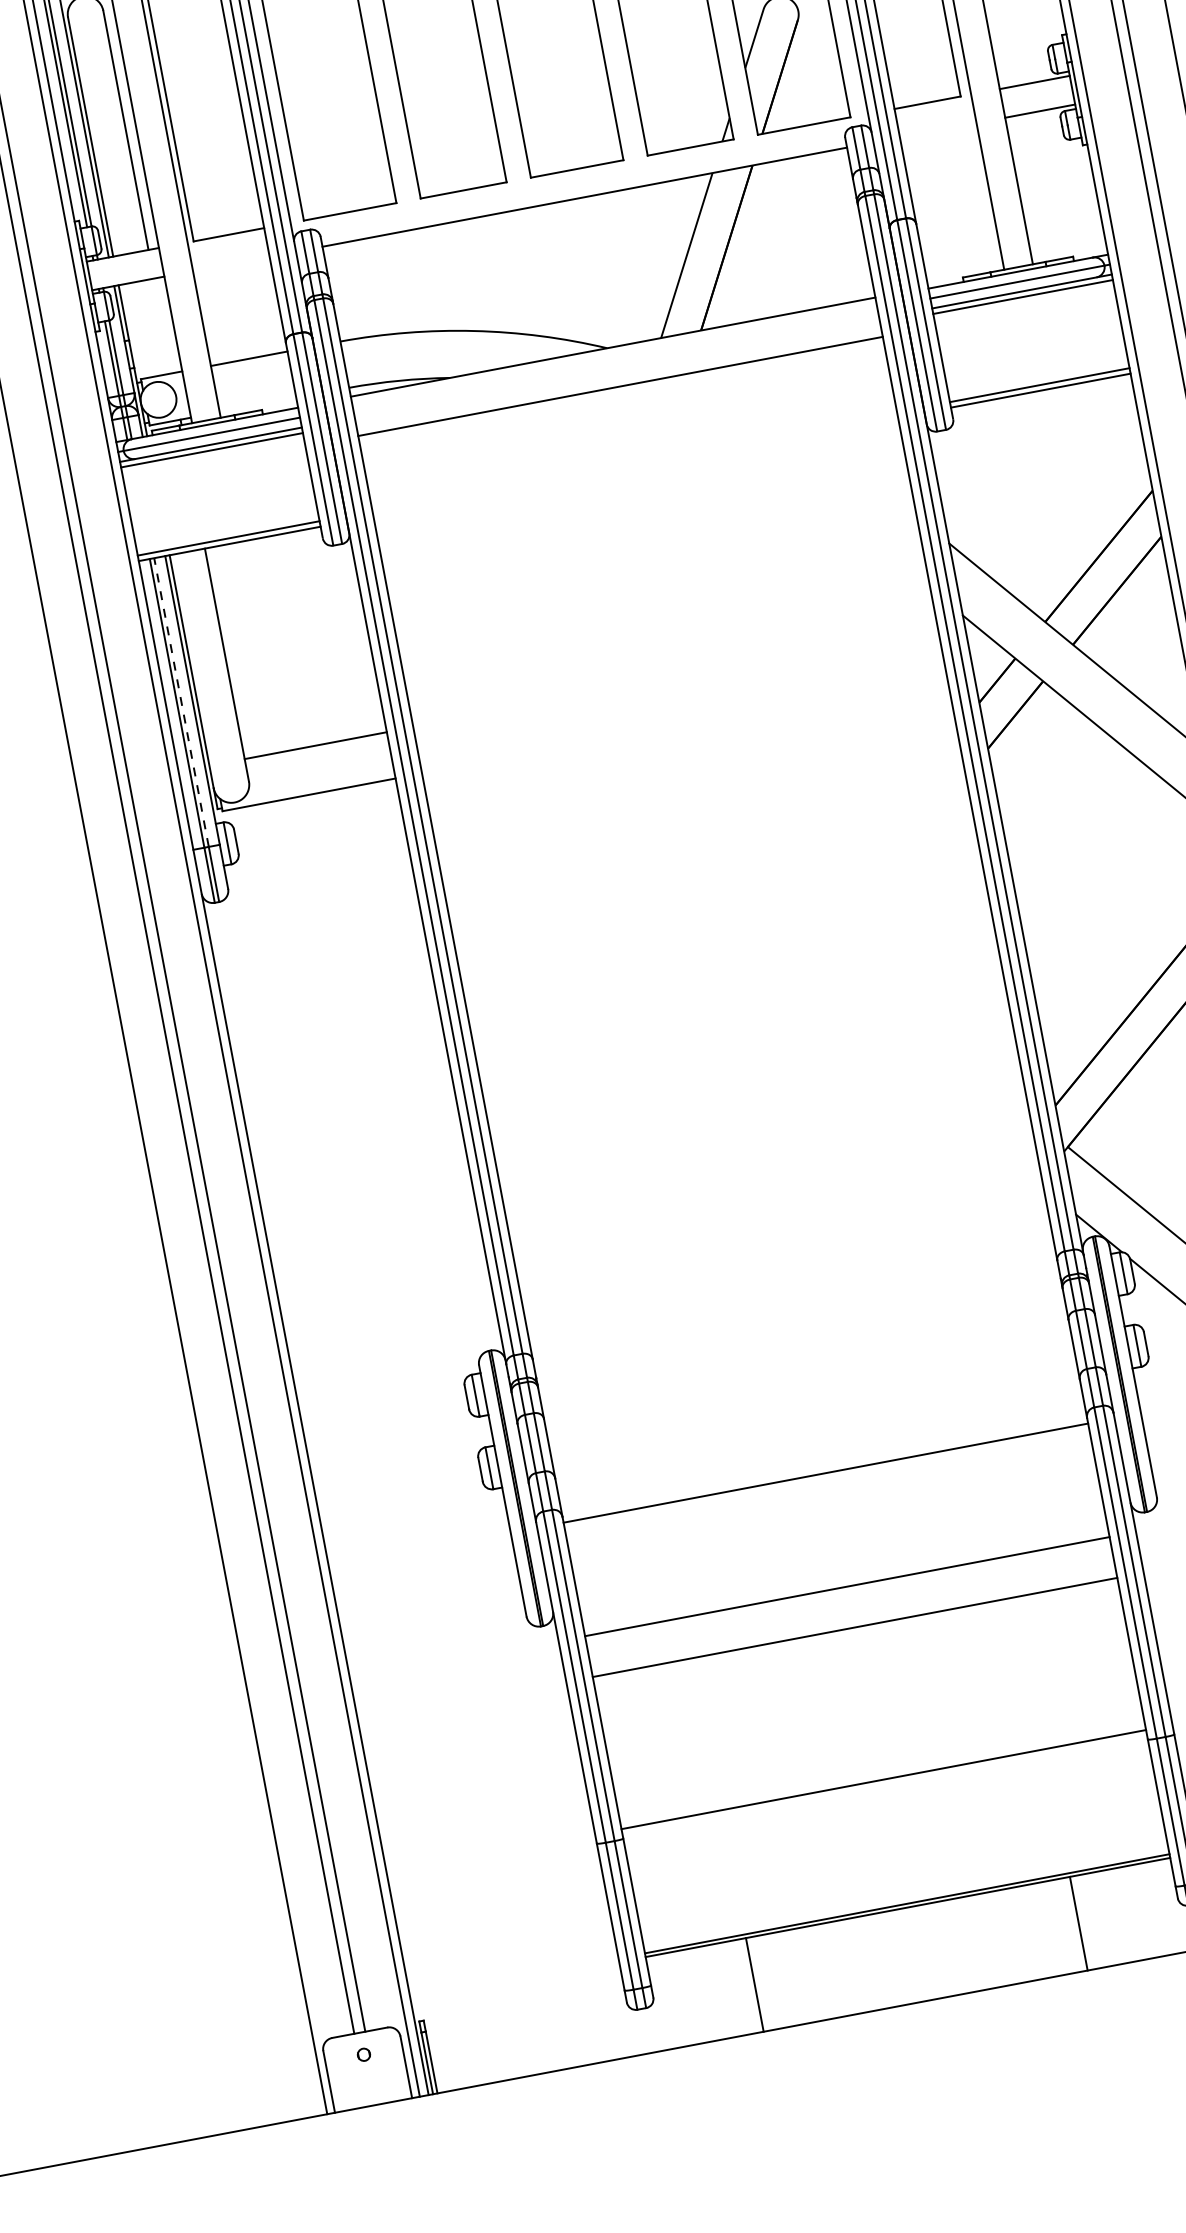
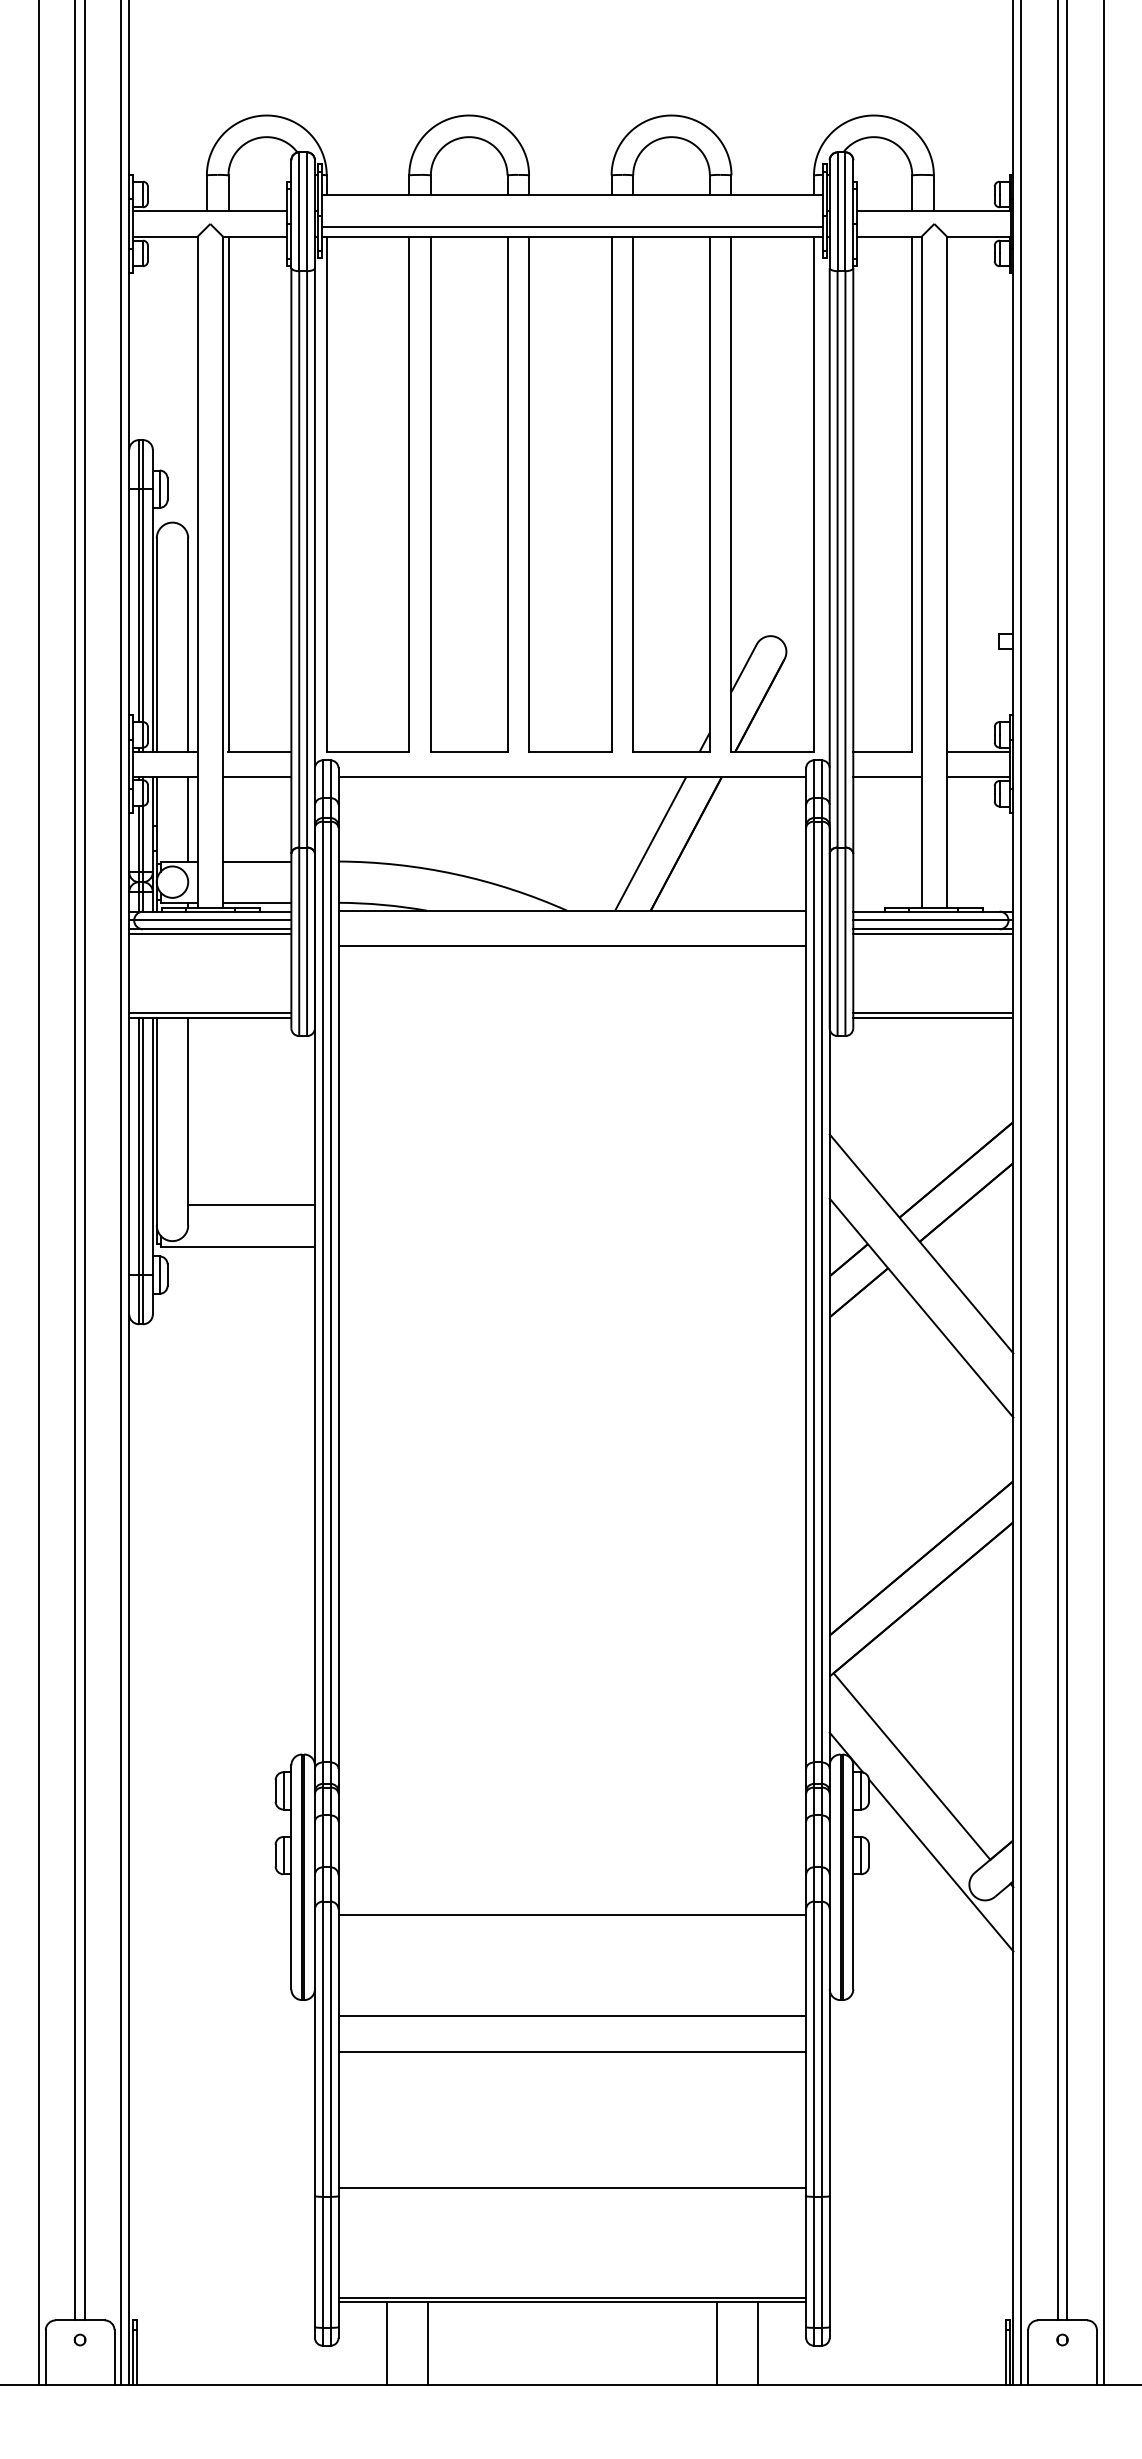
line: (938, 130) -> (887, 777), added
line: (231, 264) -> (257, 777), added
line: (163, 326) -> (188, 819), added
line: (258, 404) -> (257, 902), added
line: (182, 702) -> (143, 1146), dashed -> solid
line: (1125, 1914) -> (758, 2343), added
line: (708, 1993) -> (386, 2343), added

